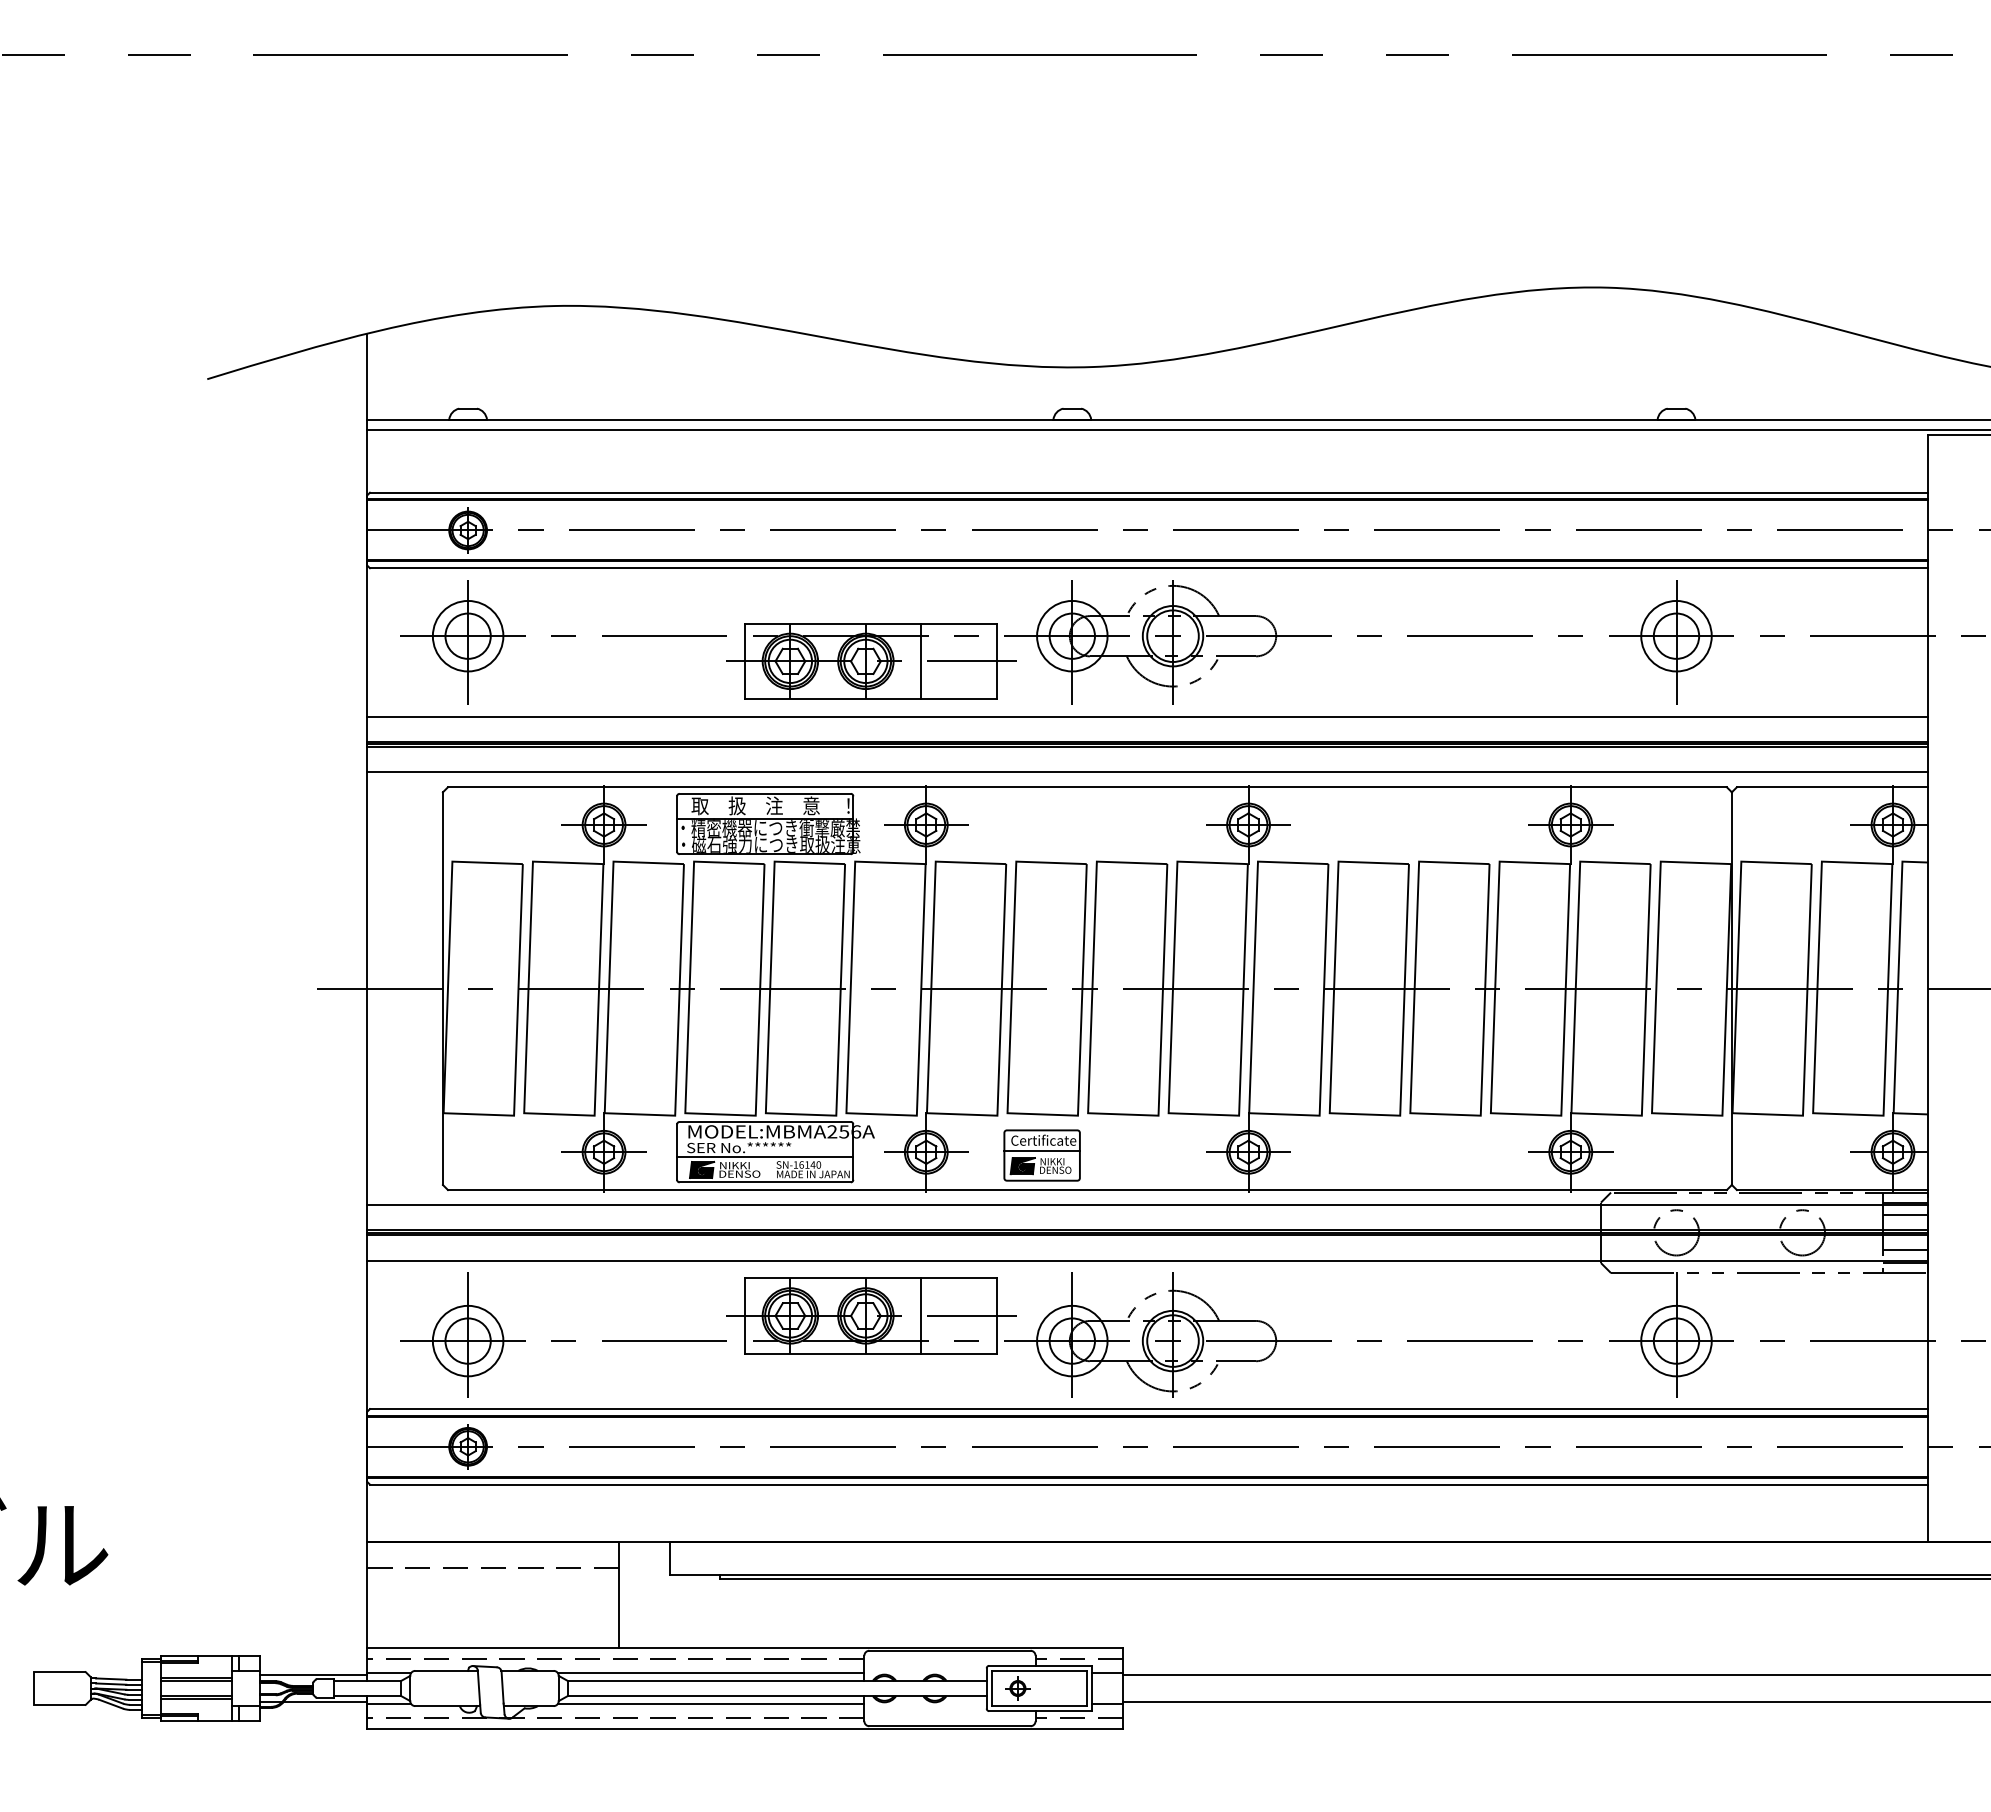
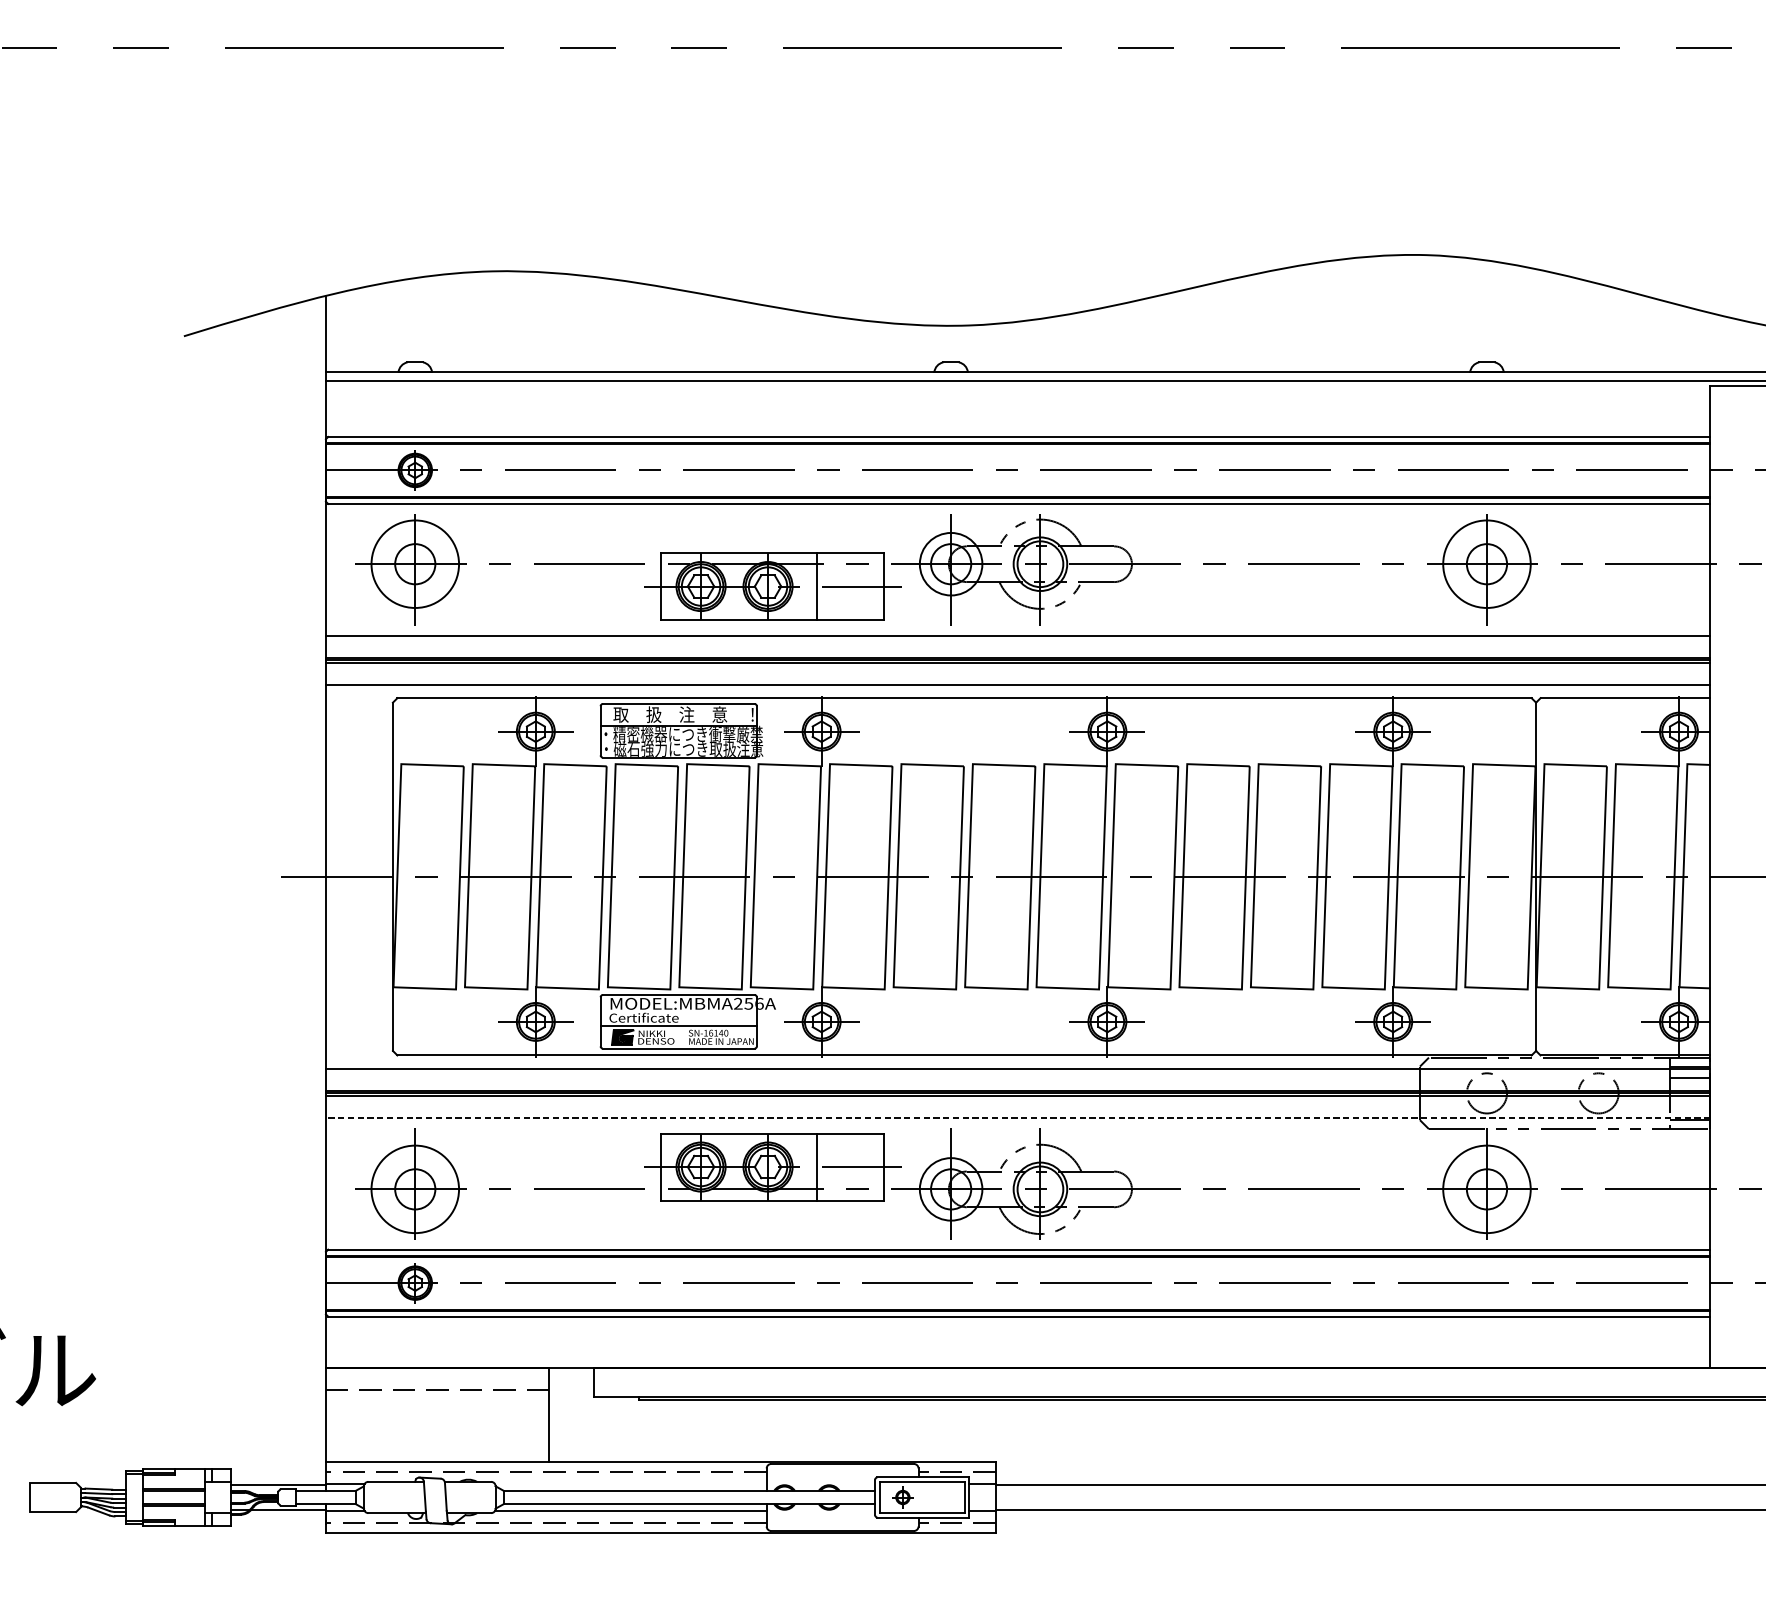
circle: (467, 635) -> (414, 563), size x1.4
circle: (1676, 635) -> (1486, 563), size x1.4
text: (739, 1147) -> (655, 1017), SER No.****** -> Certificate
part: (1041, 1155) -> (923, 1024), removed
line: (1905, 1250) -> (1690, 1109), removed
line: (1147, 1260) -> (1017, 1117), solid -> dashed
circle: (467, 1340) -> (414, 1188), size x1.4
circle: (1676, 1340) -> (1486, 1188), size x1.4
line: (711, 1673) -> (631, 1484), removed

